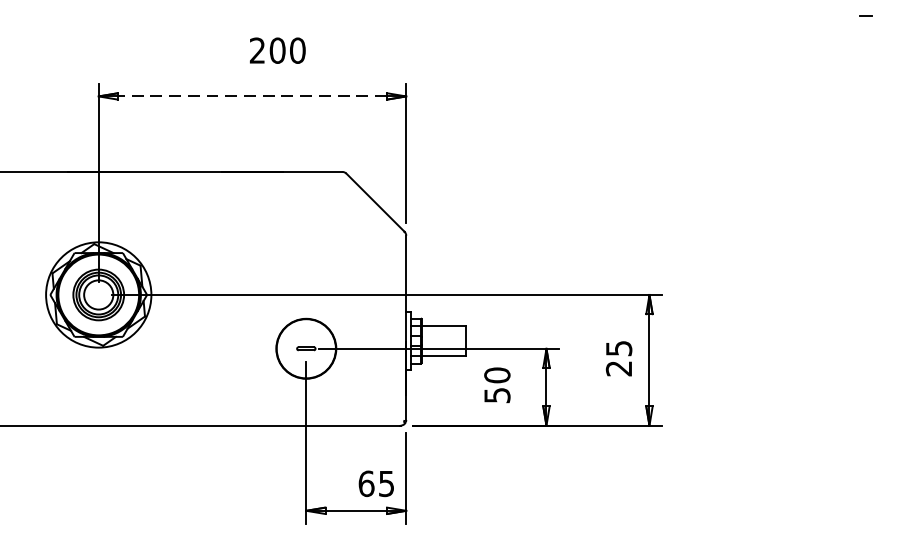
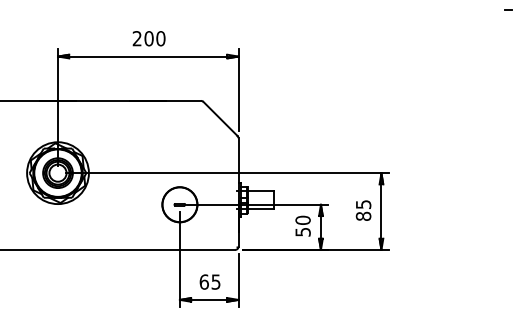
text: (276, 50) -> (148, 38), moved
line: (251, 96) -> (147, 56), dashed -> solid
text: (618, 367) -> (363, 215), 25 -> 85
text: (496, 384) -> (302, 225), moved
text: (375, 482) -> (209, 281), moved

